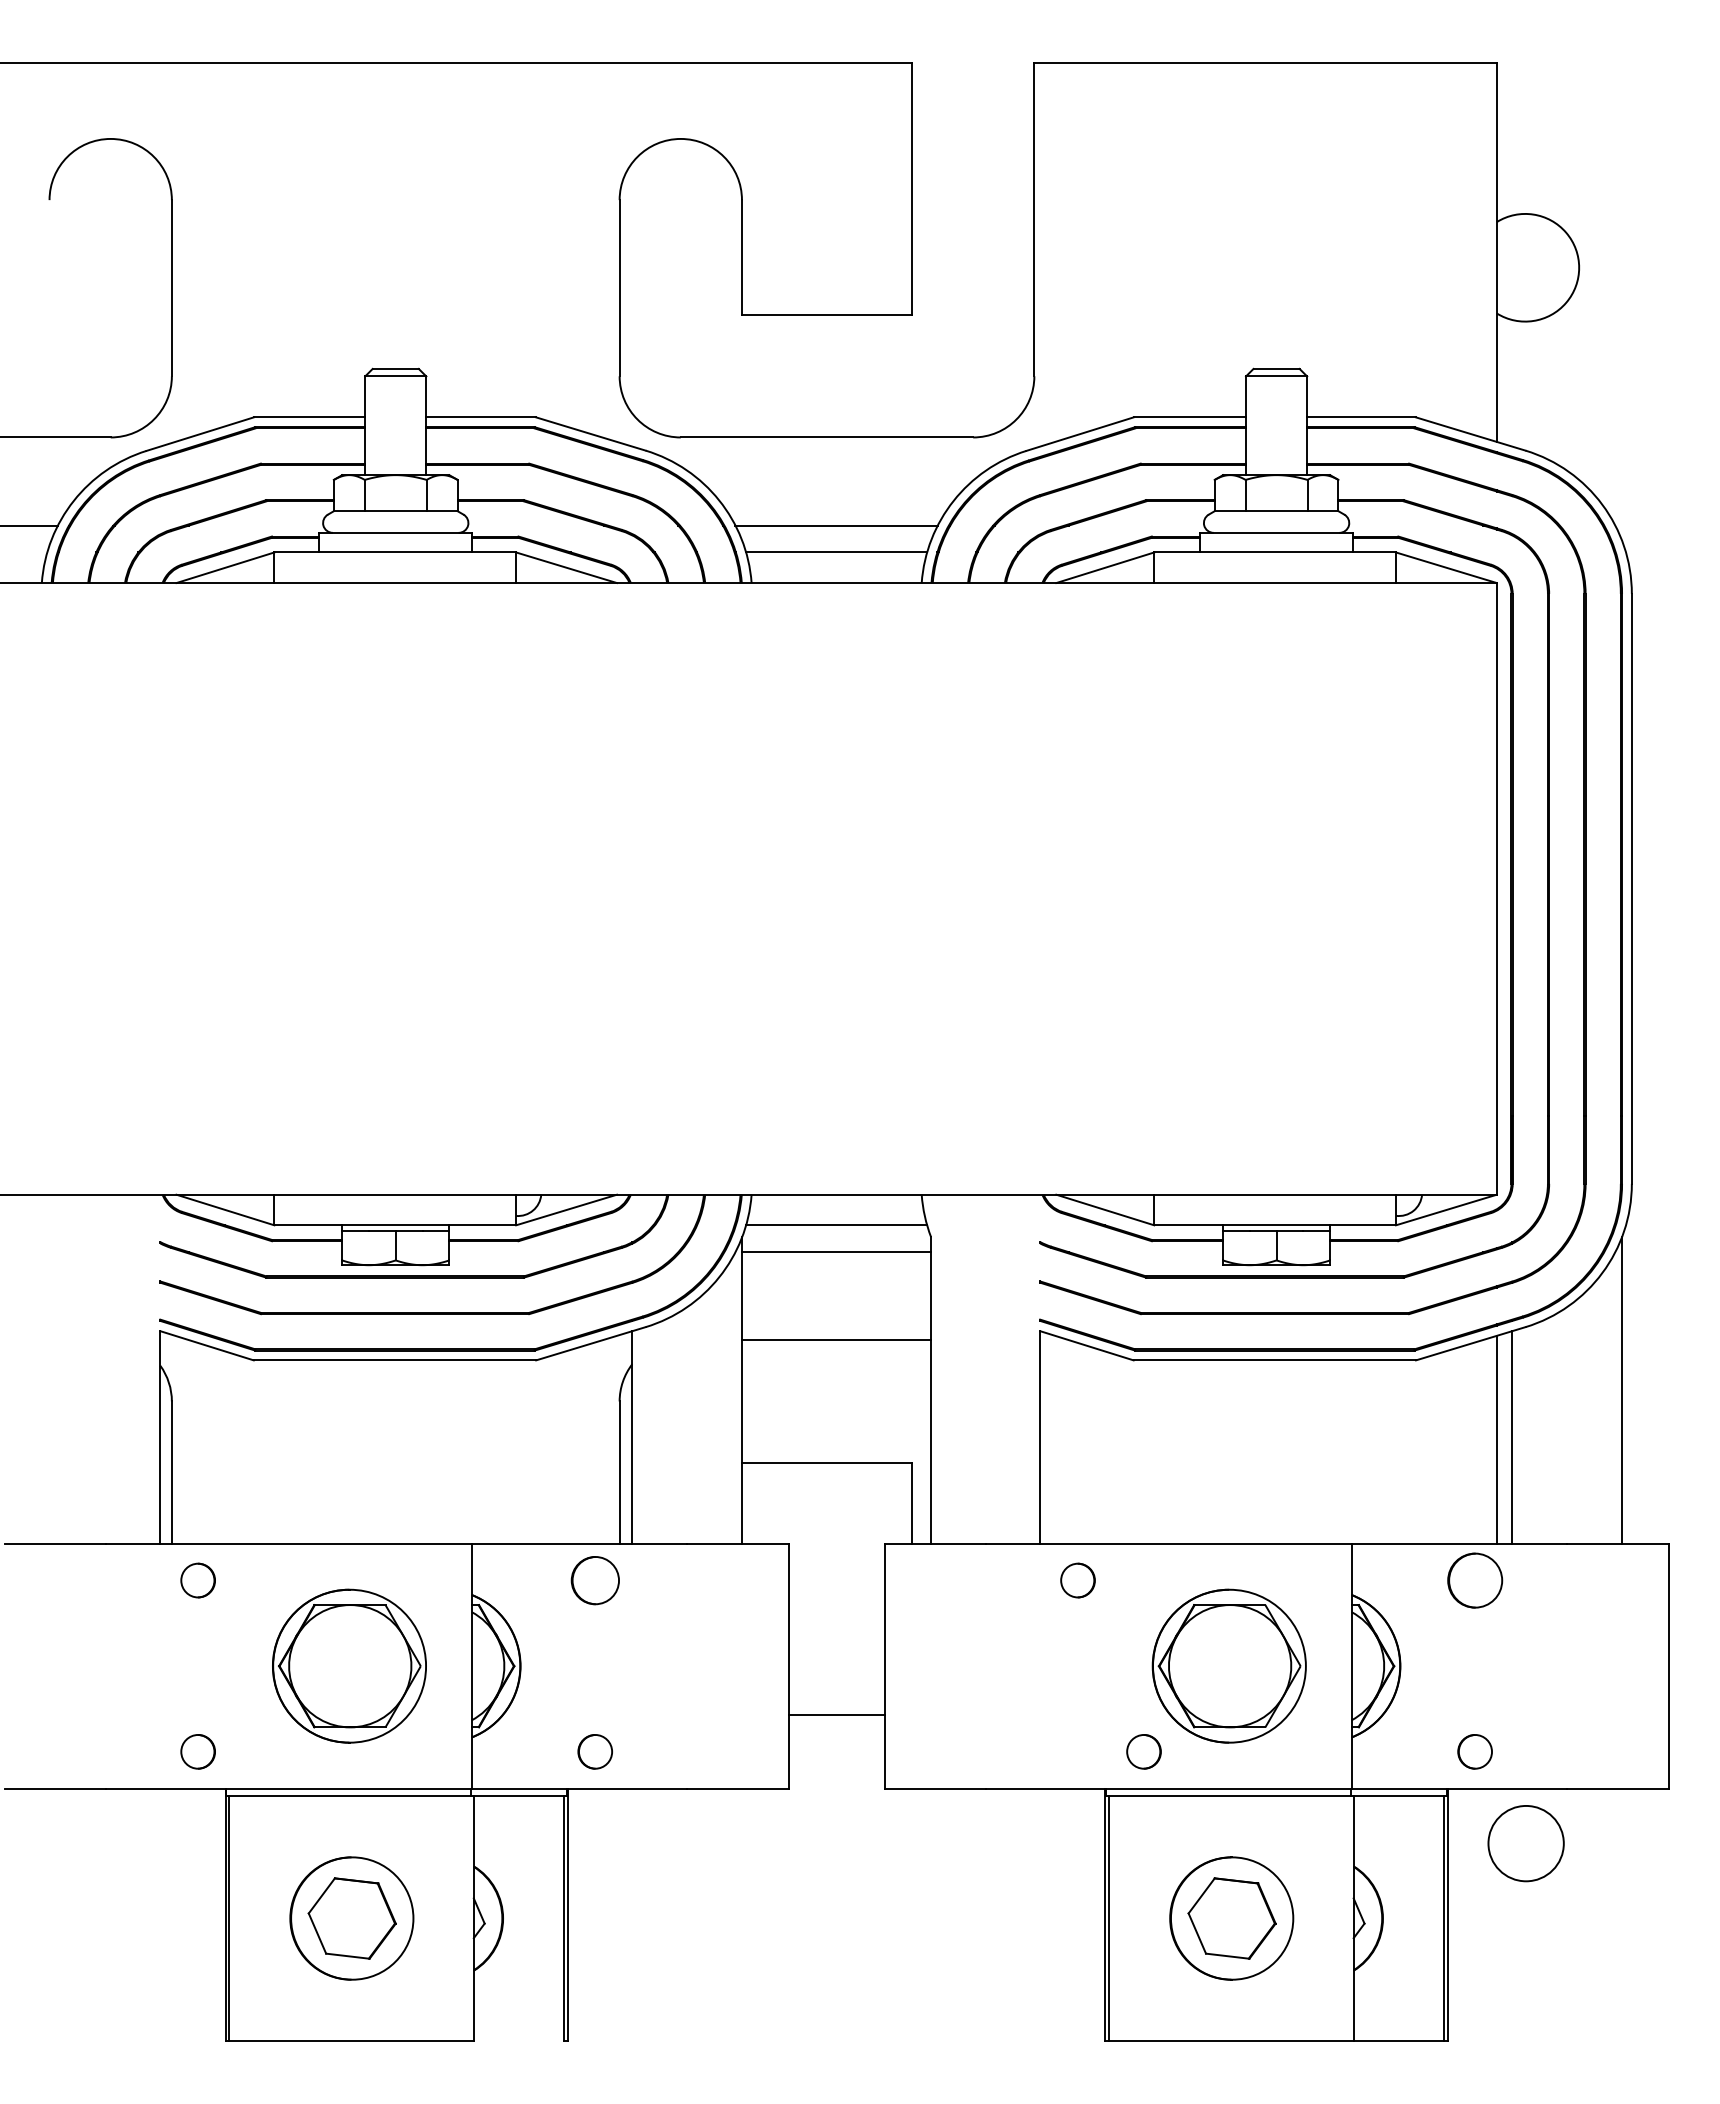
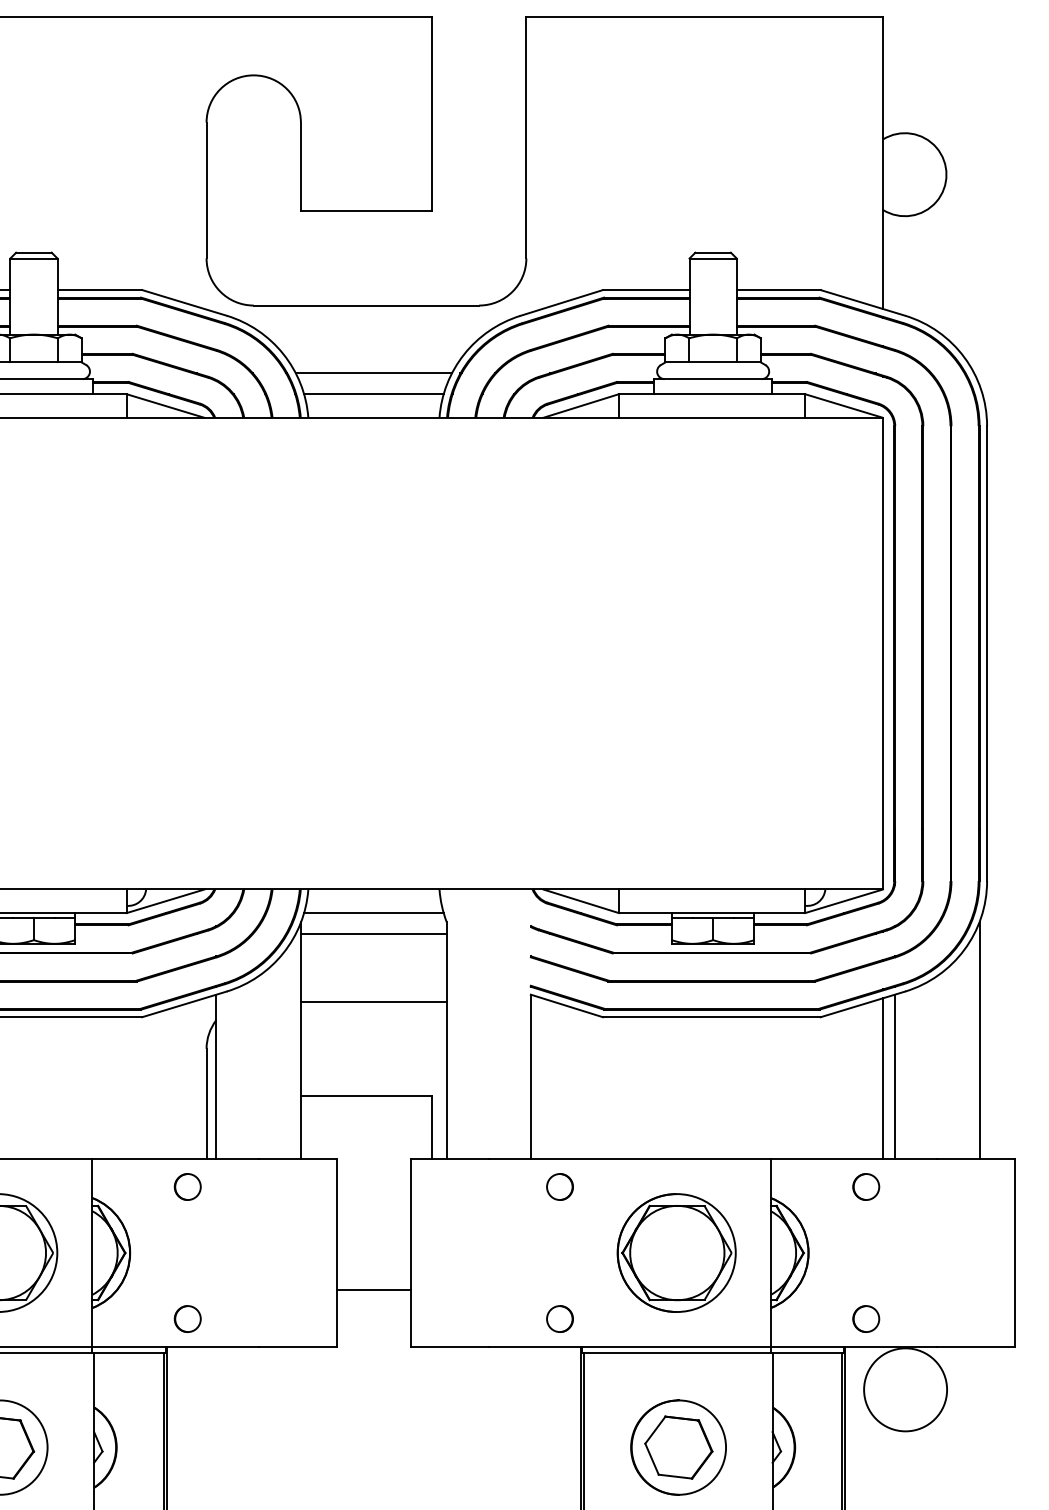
part: (594, 1580) -> (187, 1186), size x0.71
part: (1474, 1580) -> (865, 1186), size x0.62
part: (1143, 1751) -> (559, 1318), moved
circle: (1525, 1843) -> (905, 1389), size x1.43

